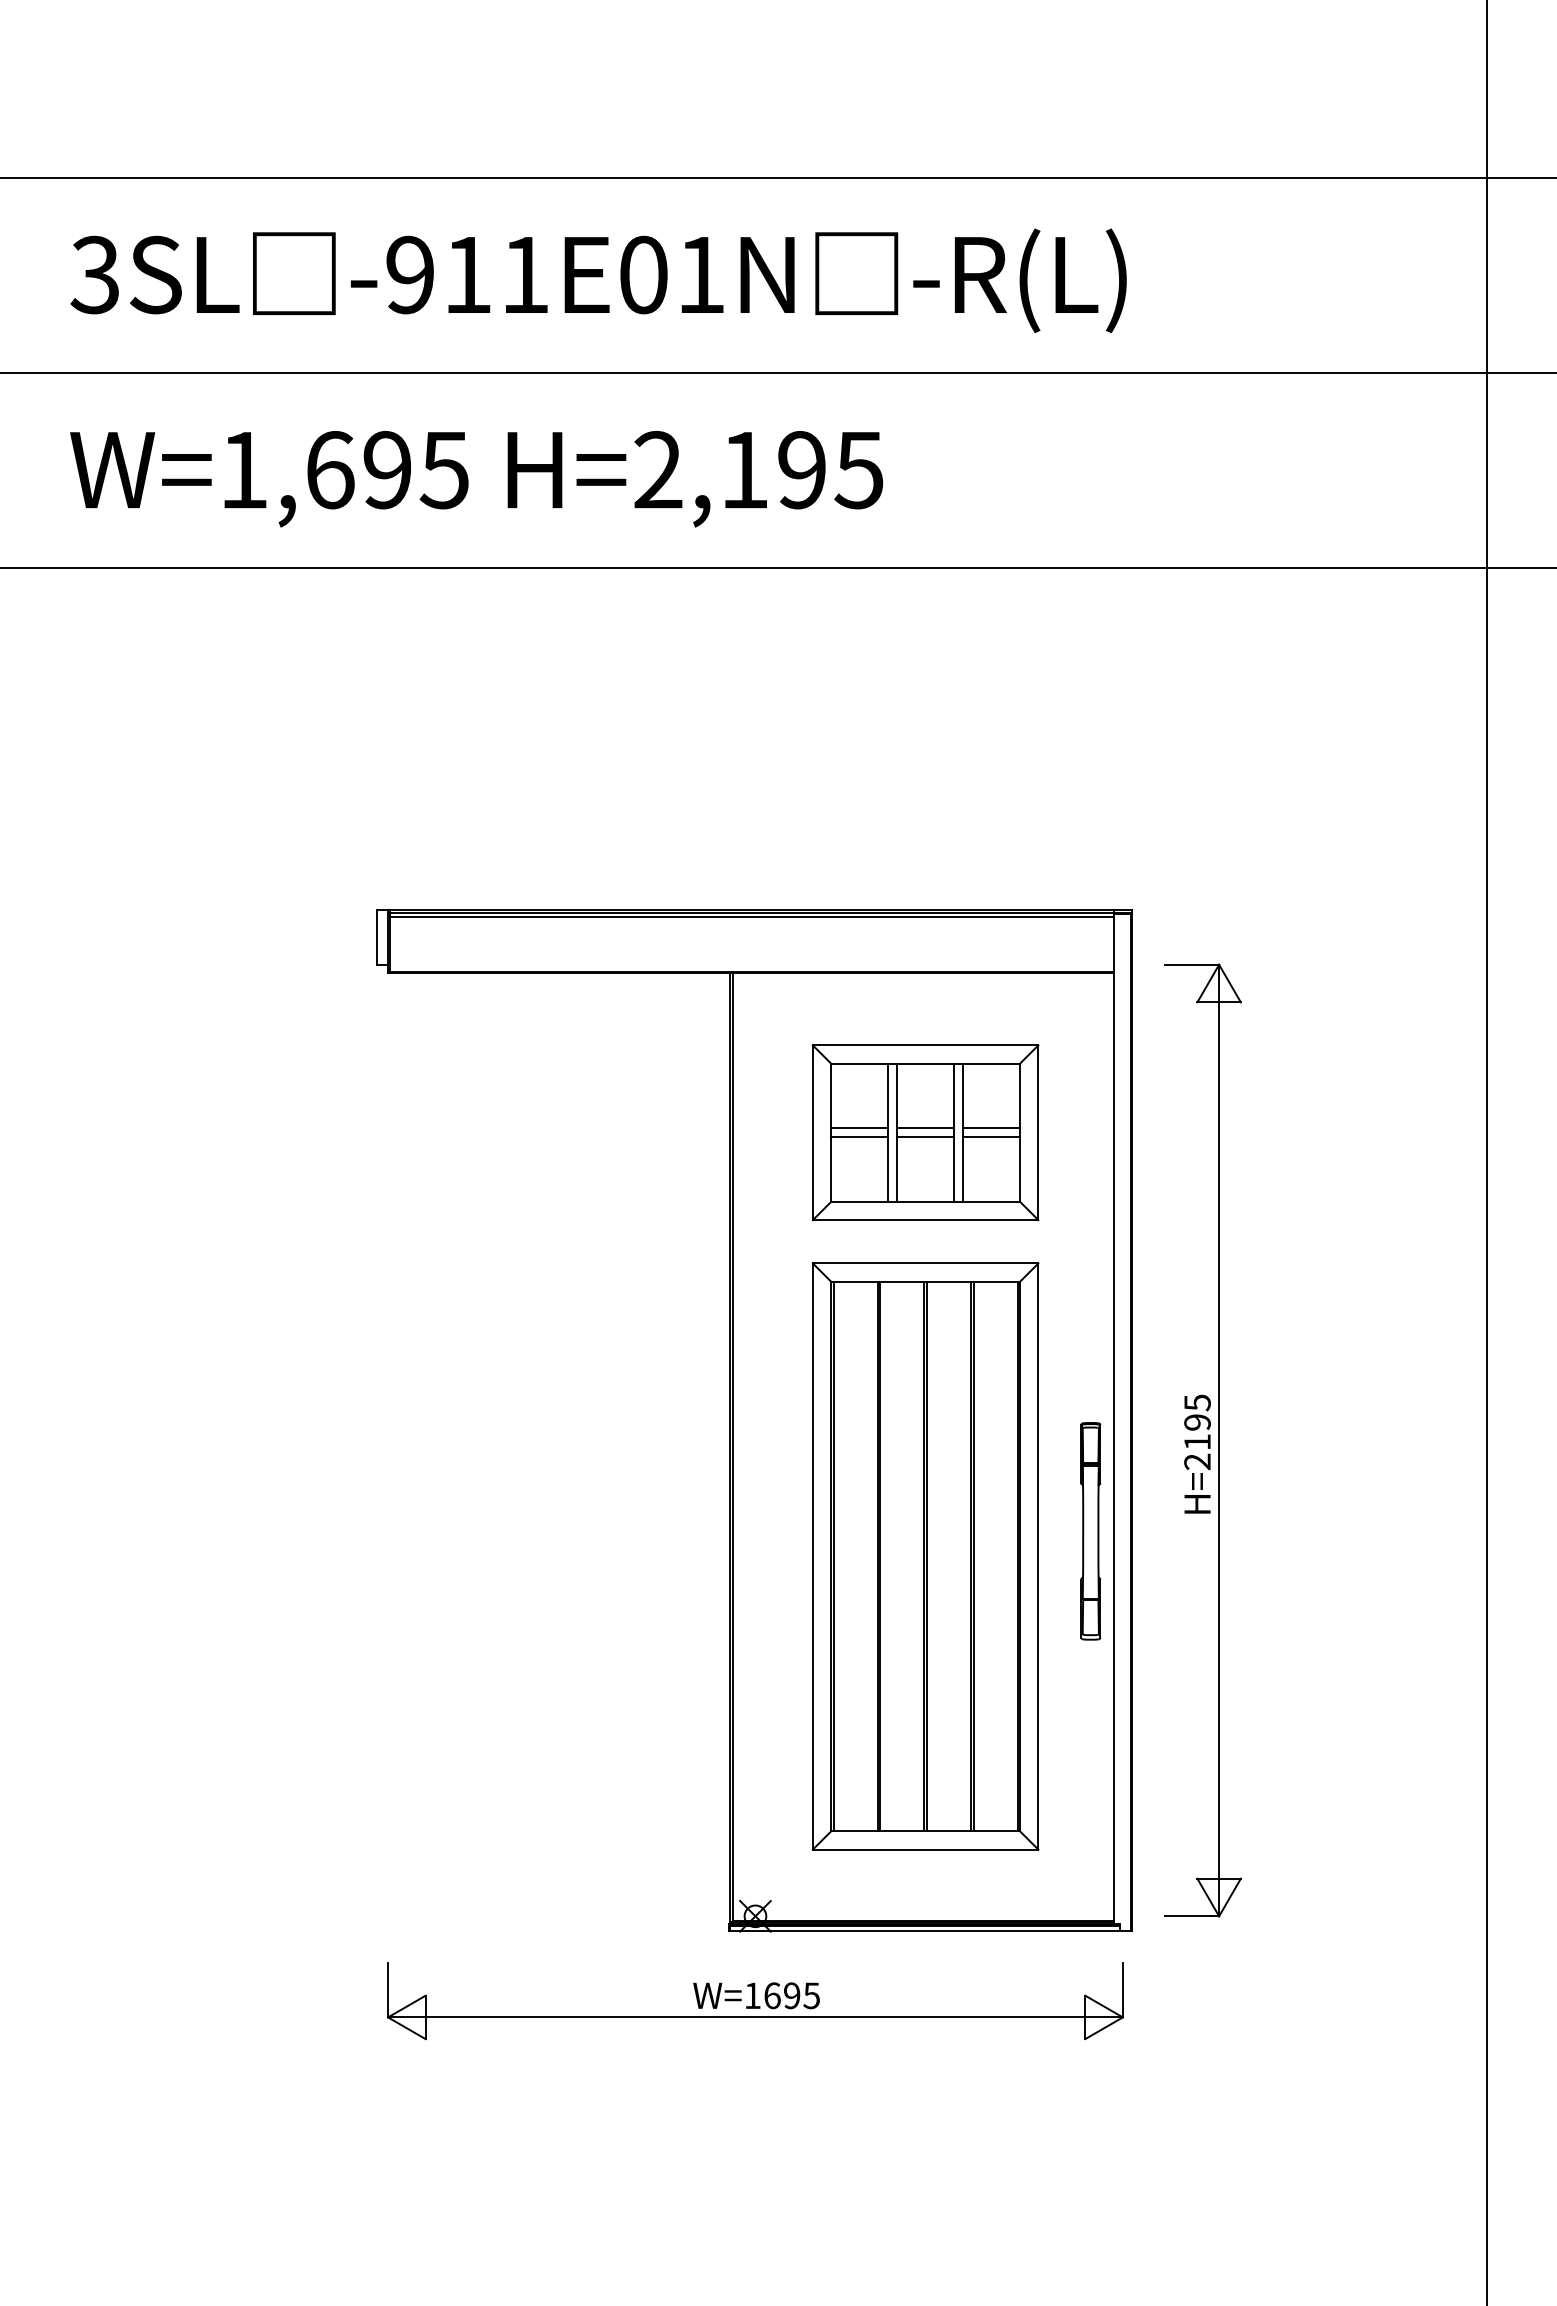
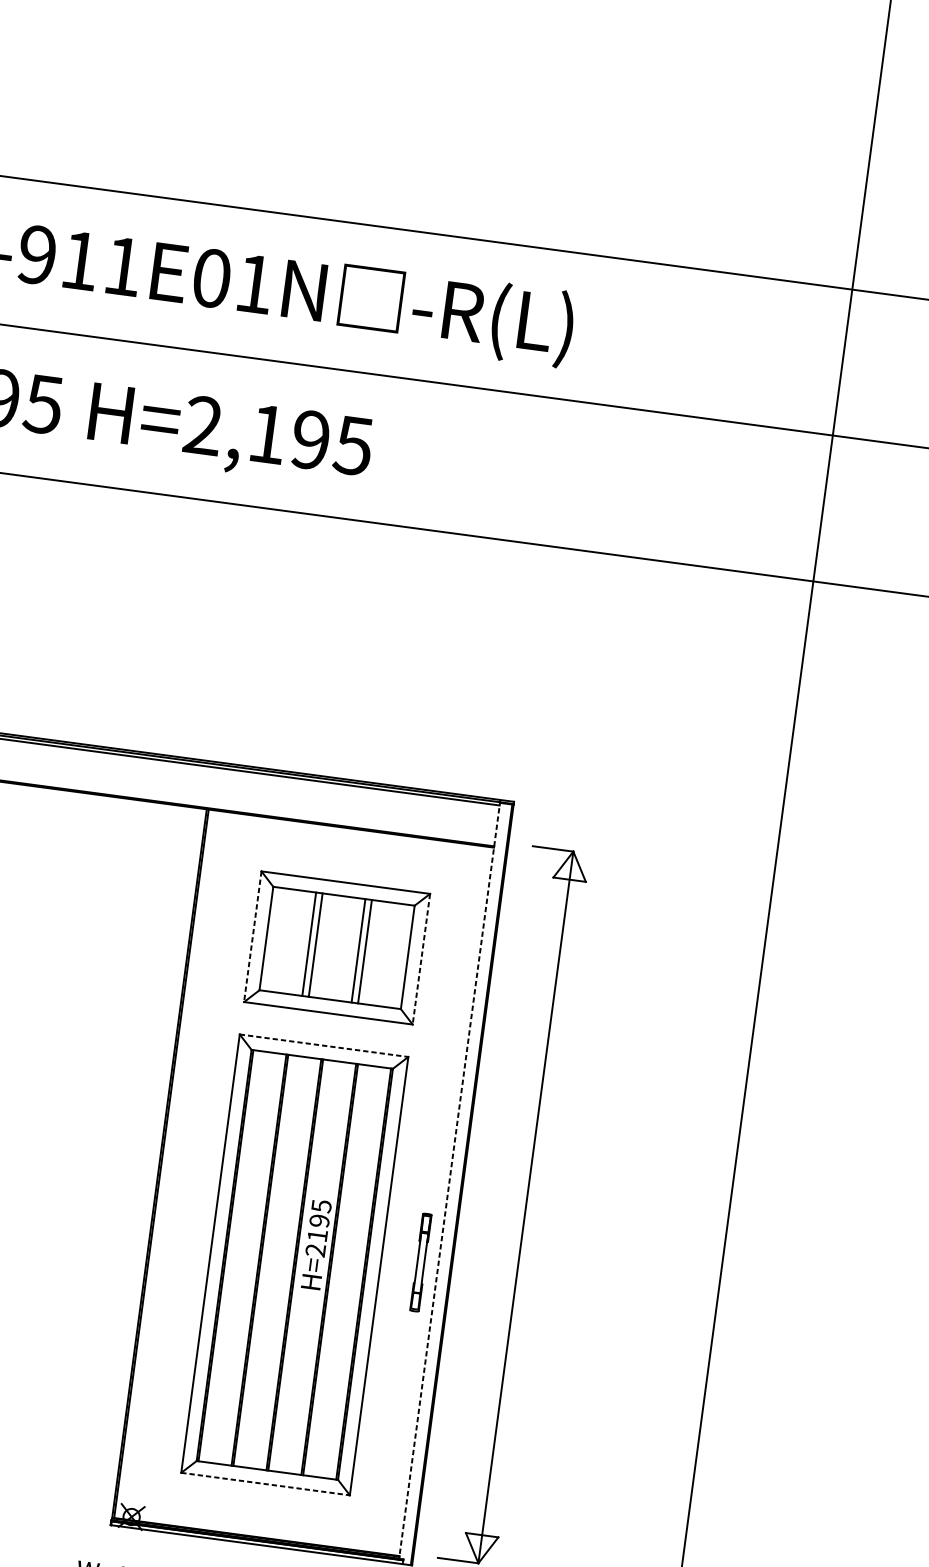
line: (859, 1128) -> (288, 938), removed
line: (925, 1128) -> (337, 944), removed
line: (991, 1128) -> (386, 951), removed
line: (812, 1133) -> (252, 937), solid -> dashed
line: (1038, 1133) -> (421, 959), solid -> dashed
line: (859, 1137) -> (287, 944), removed
line: (925, 1137) -> (336, 951), removed
line: (991, 1137) -> (385, 958), removed
line: (925, 1263) -> (323, 1045), solid -> dashed
line: (1114, 1417) -> (449, 1179), solid -> dashed
text: (1197, 1453) -> (316, 1244), moved
part: (1090, 1531) -> (420, 1262), size x0.6
line: (925, 1849) -> (265, 1484), solid -> dashed

